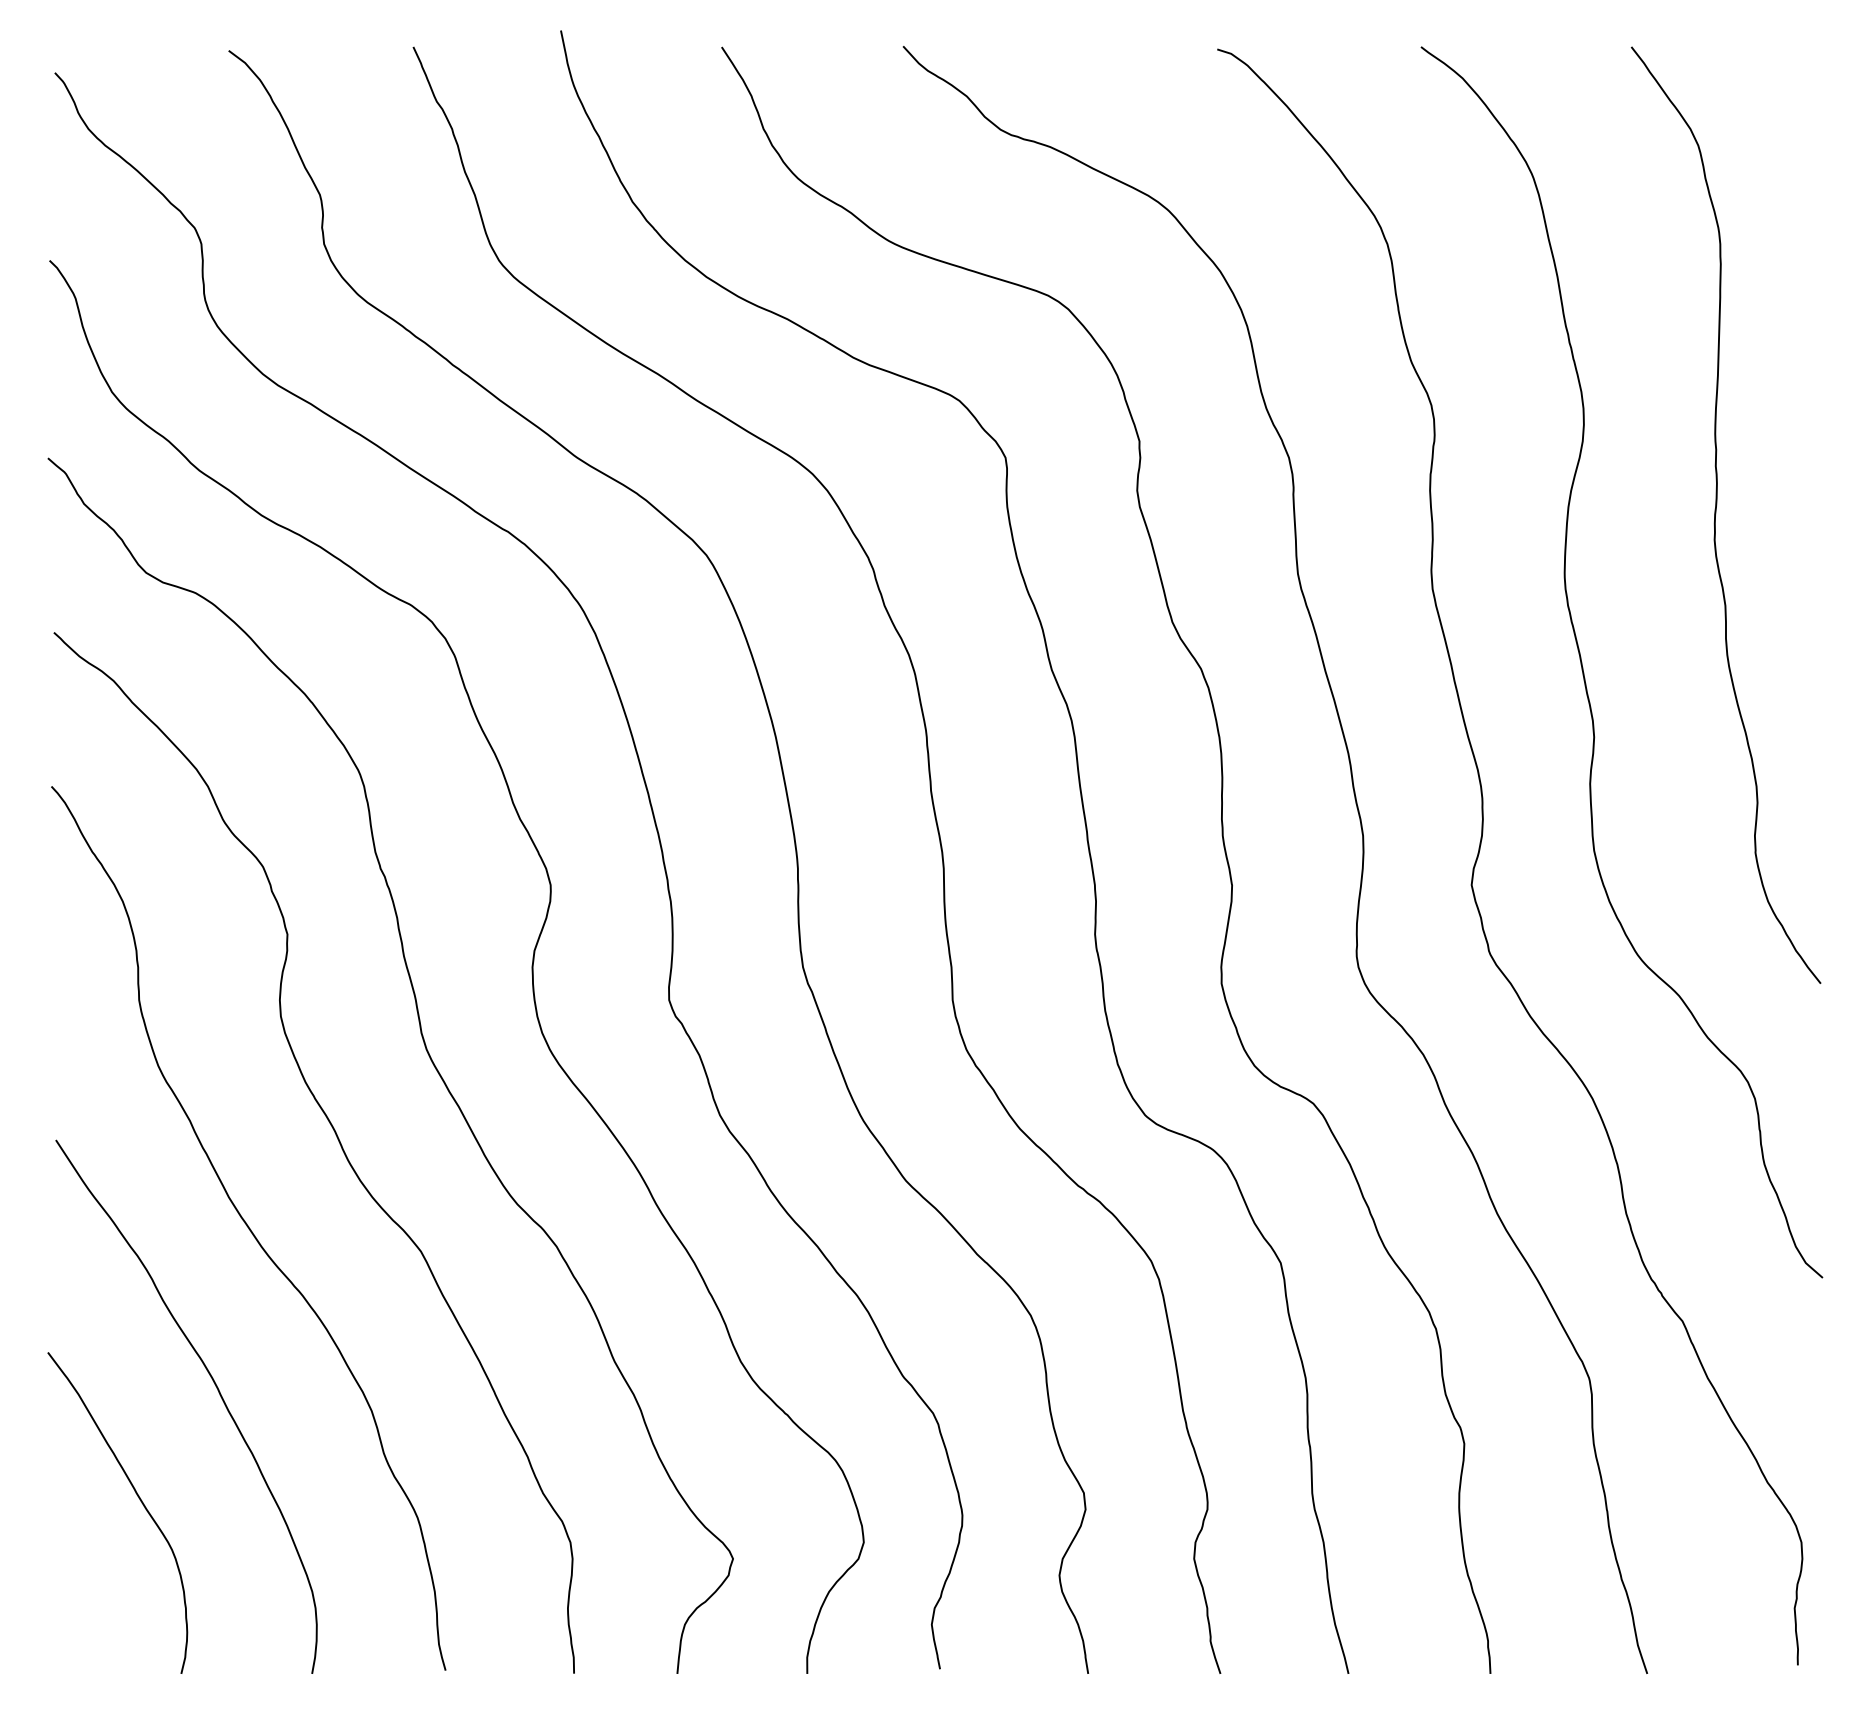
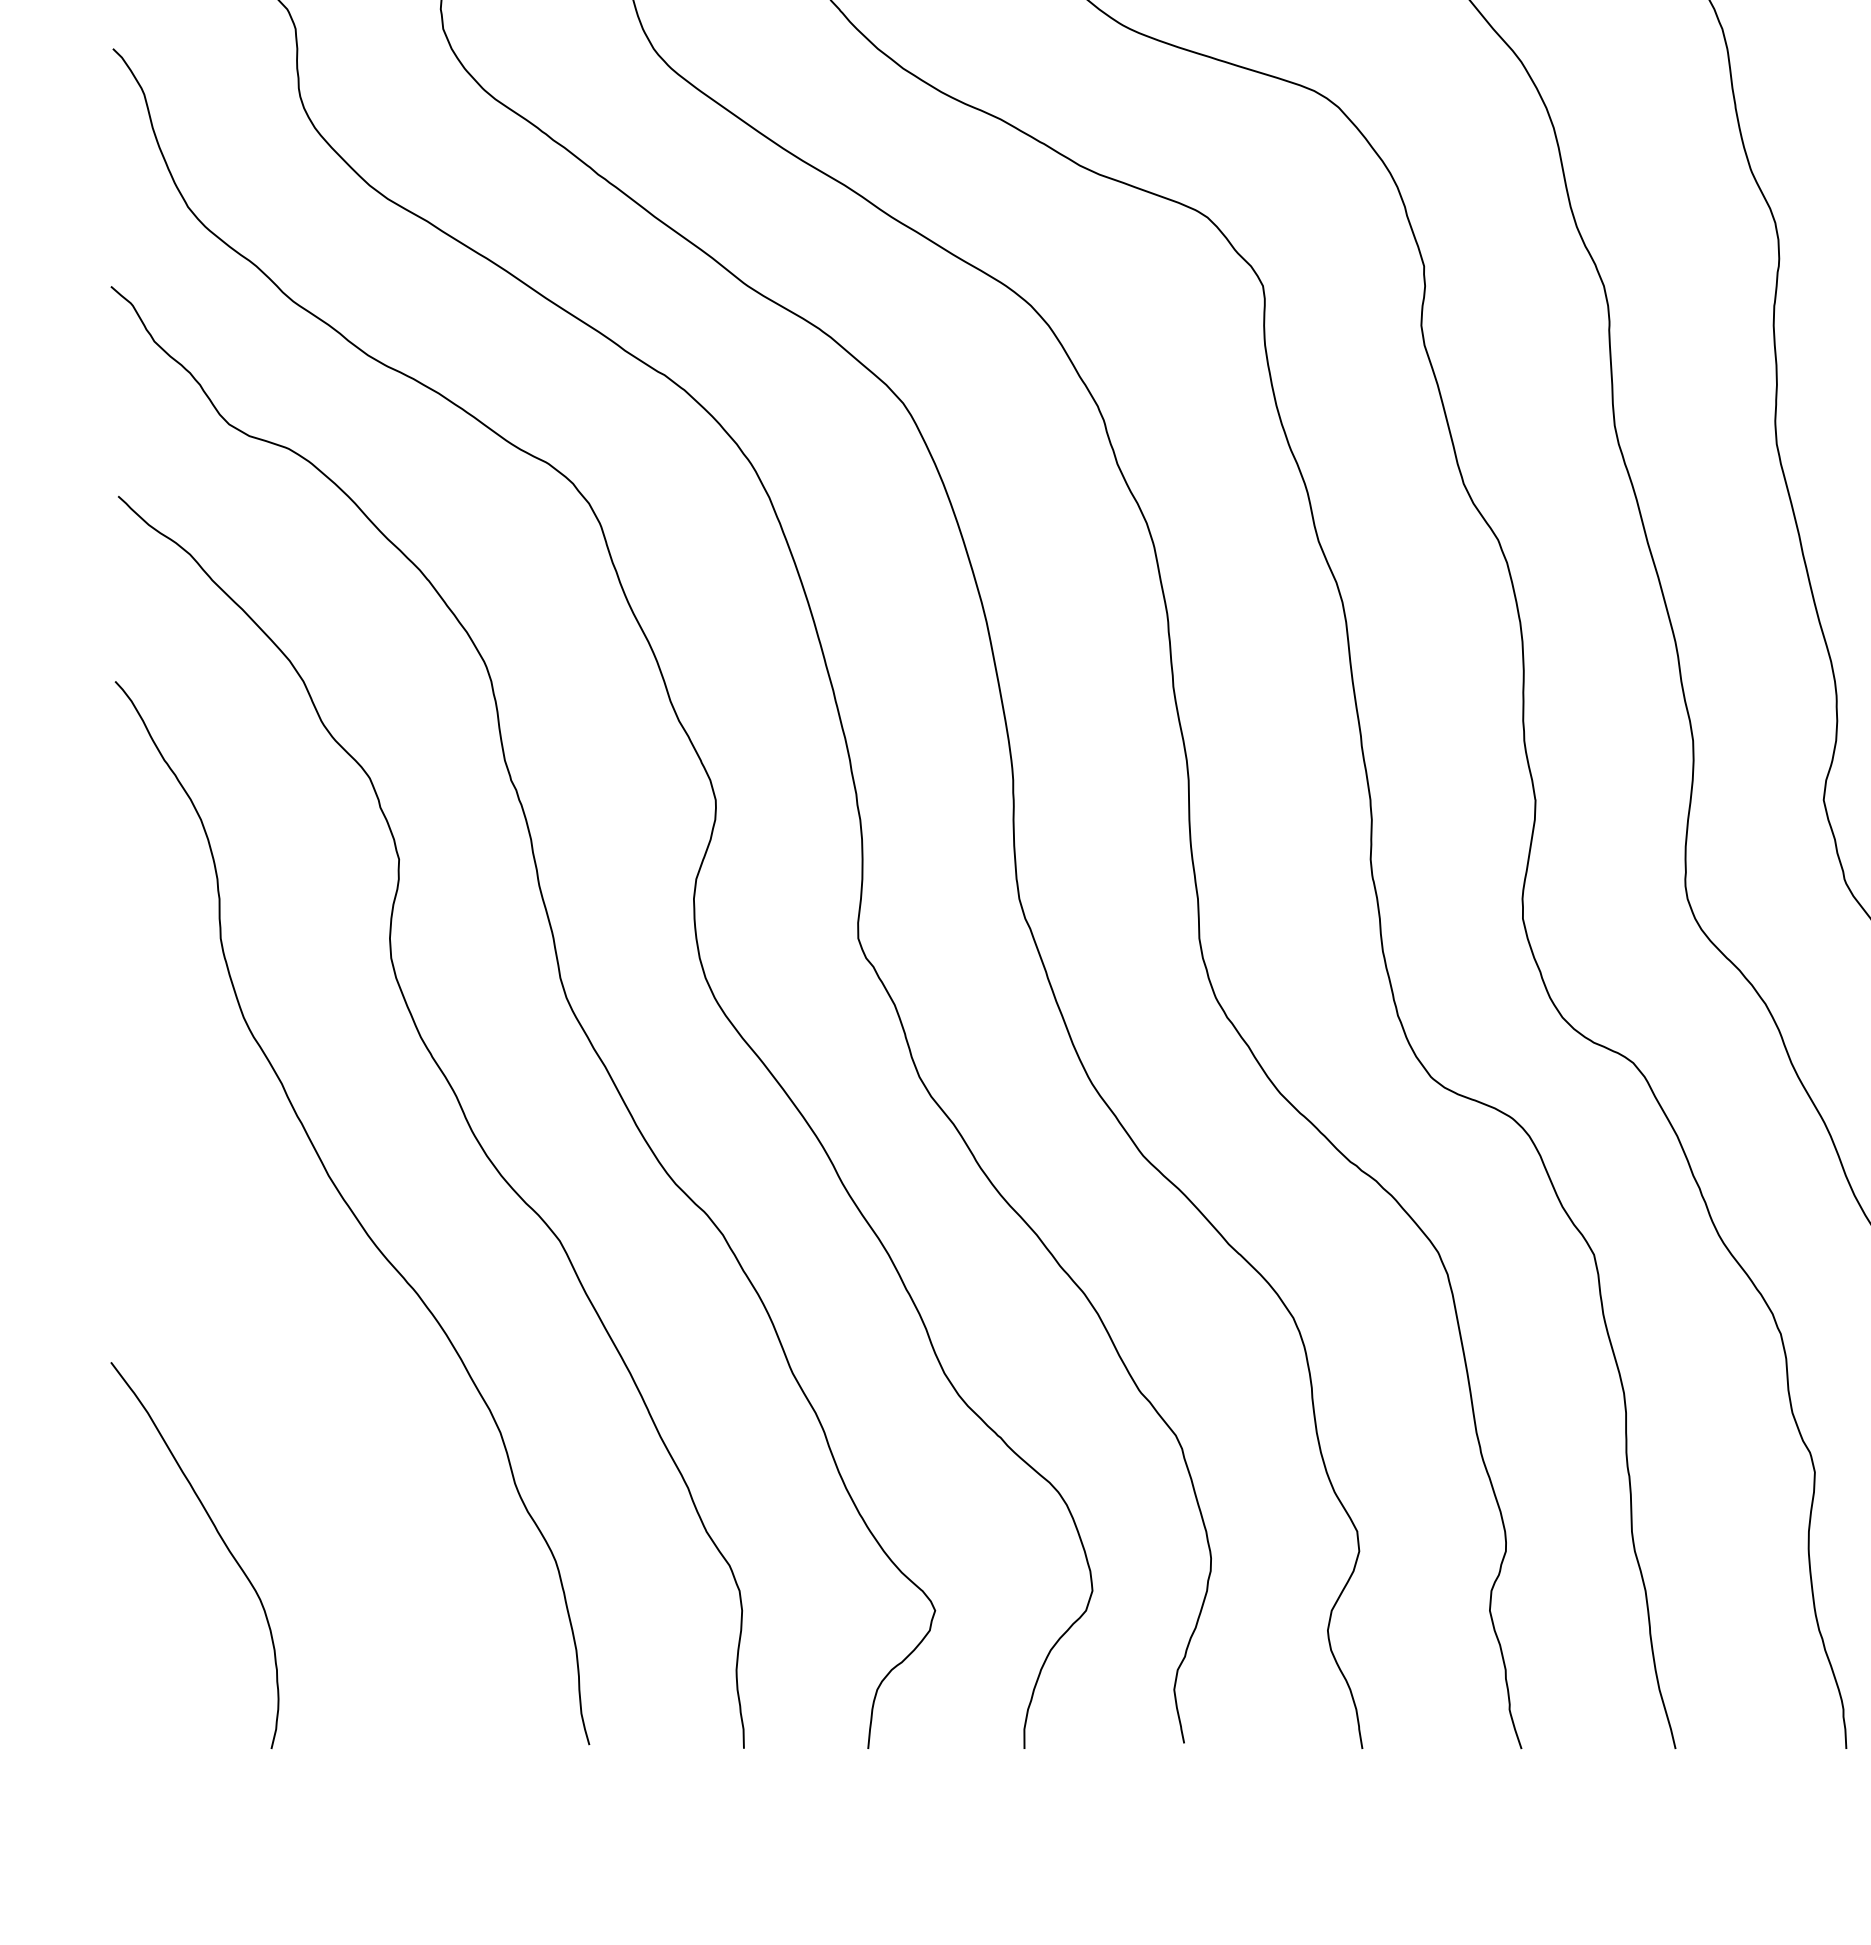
curve: (219, 1395) -> (317, 1414), removed

